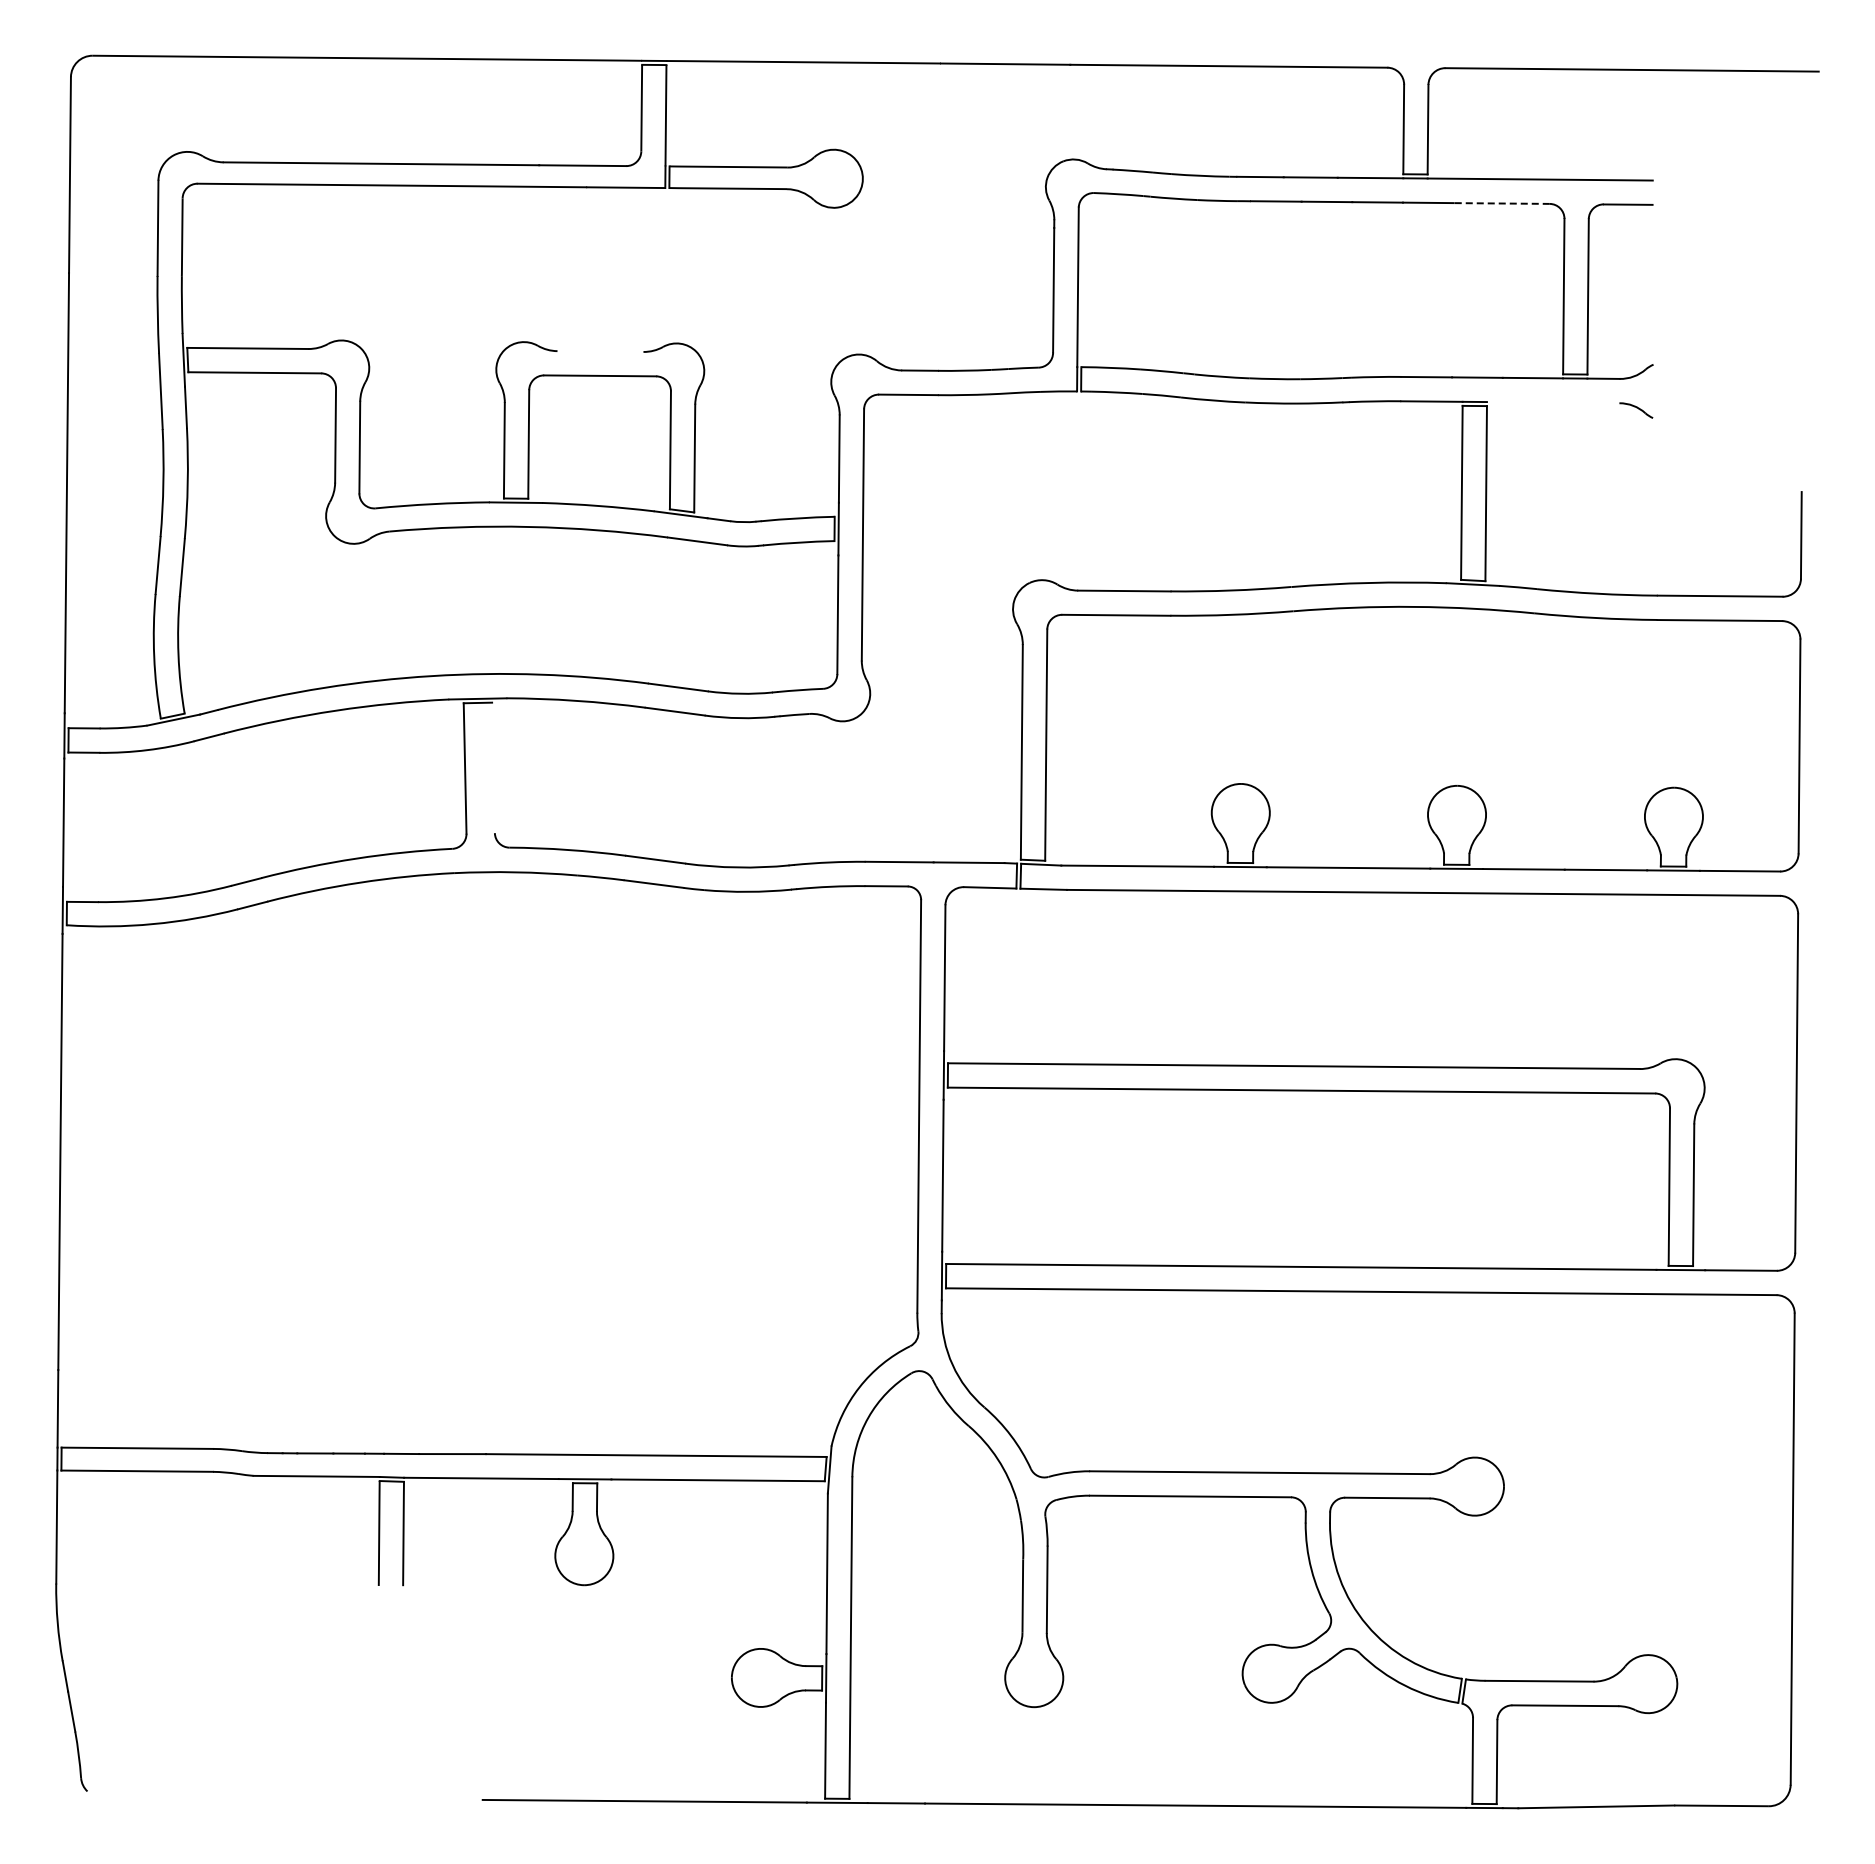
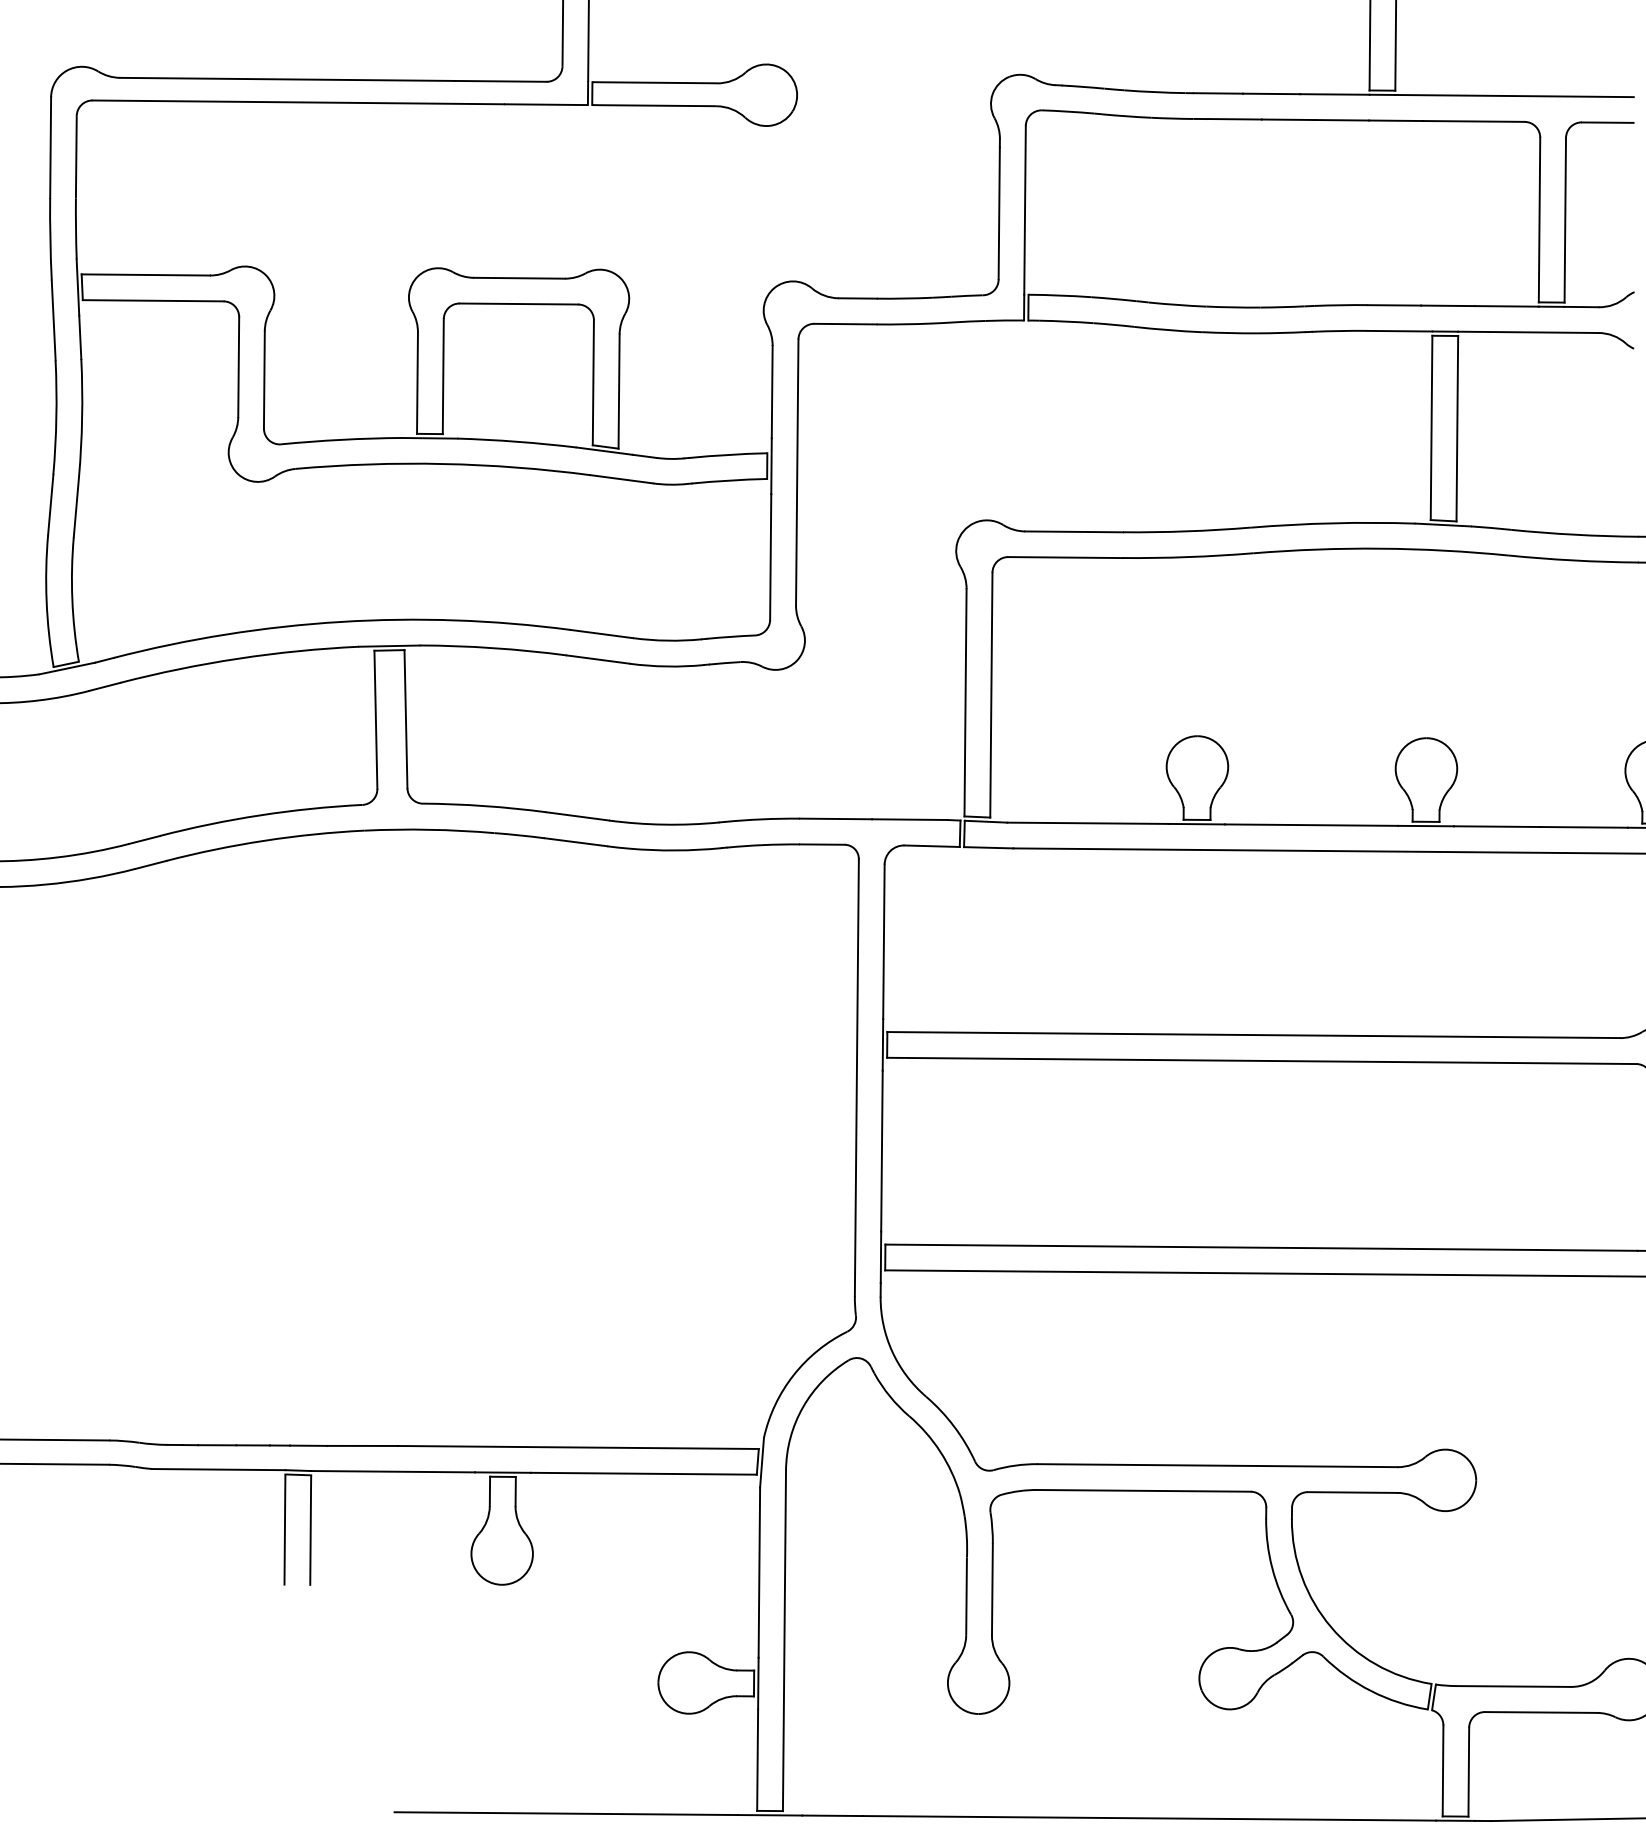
line: (1501, 203) -> (1473, 121), dashed -> solid
line: (600, 351) -> (519, 278), added
line: (1552, 402) -> (1527, 332), added
line: (493, 767) -> (405, 718), added

